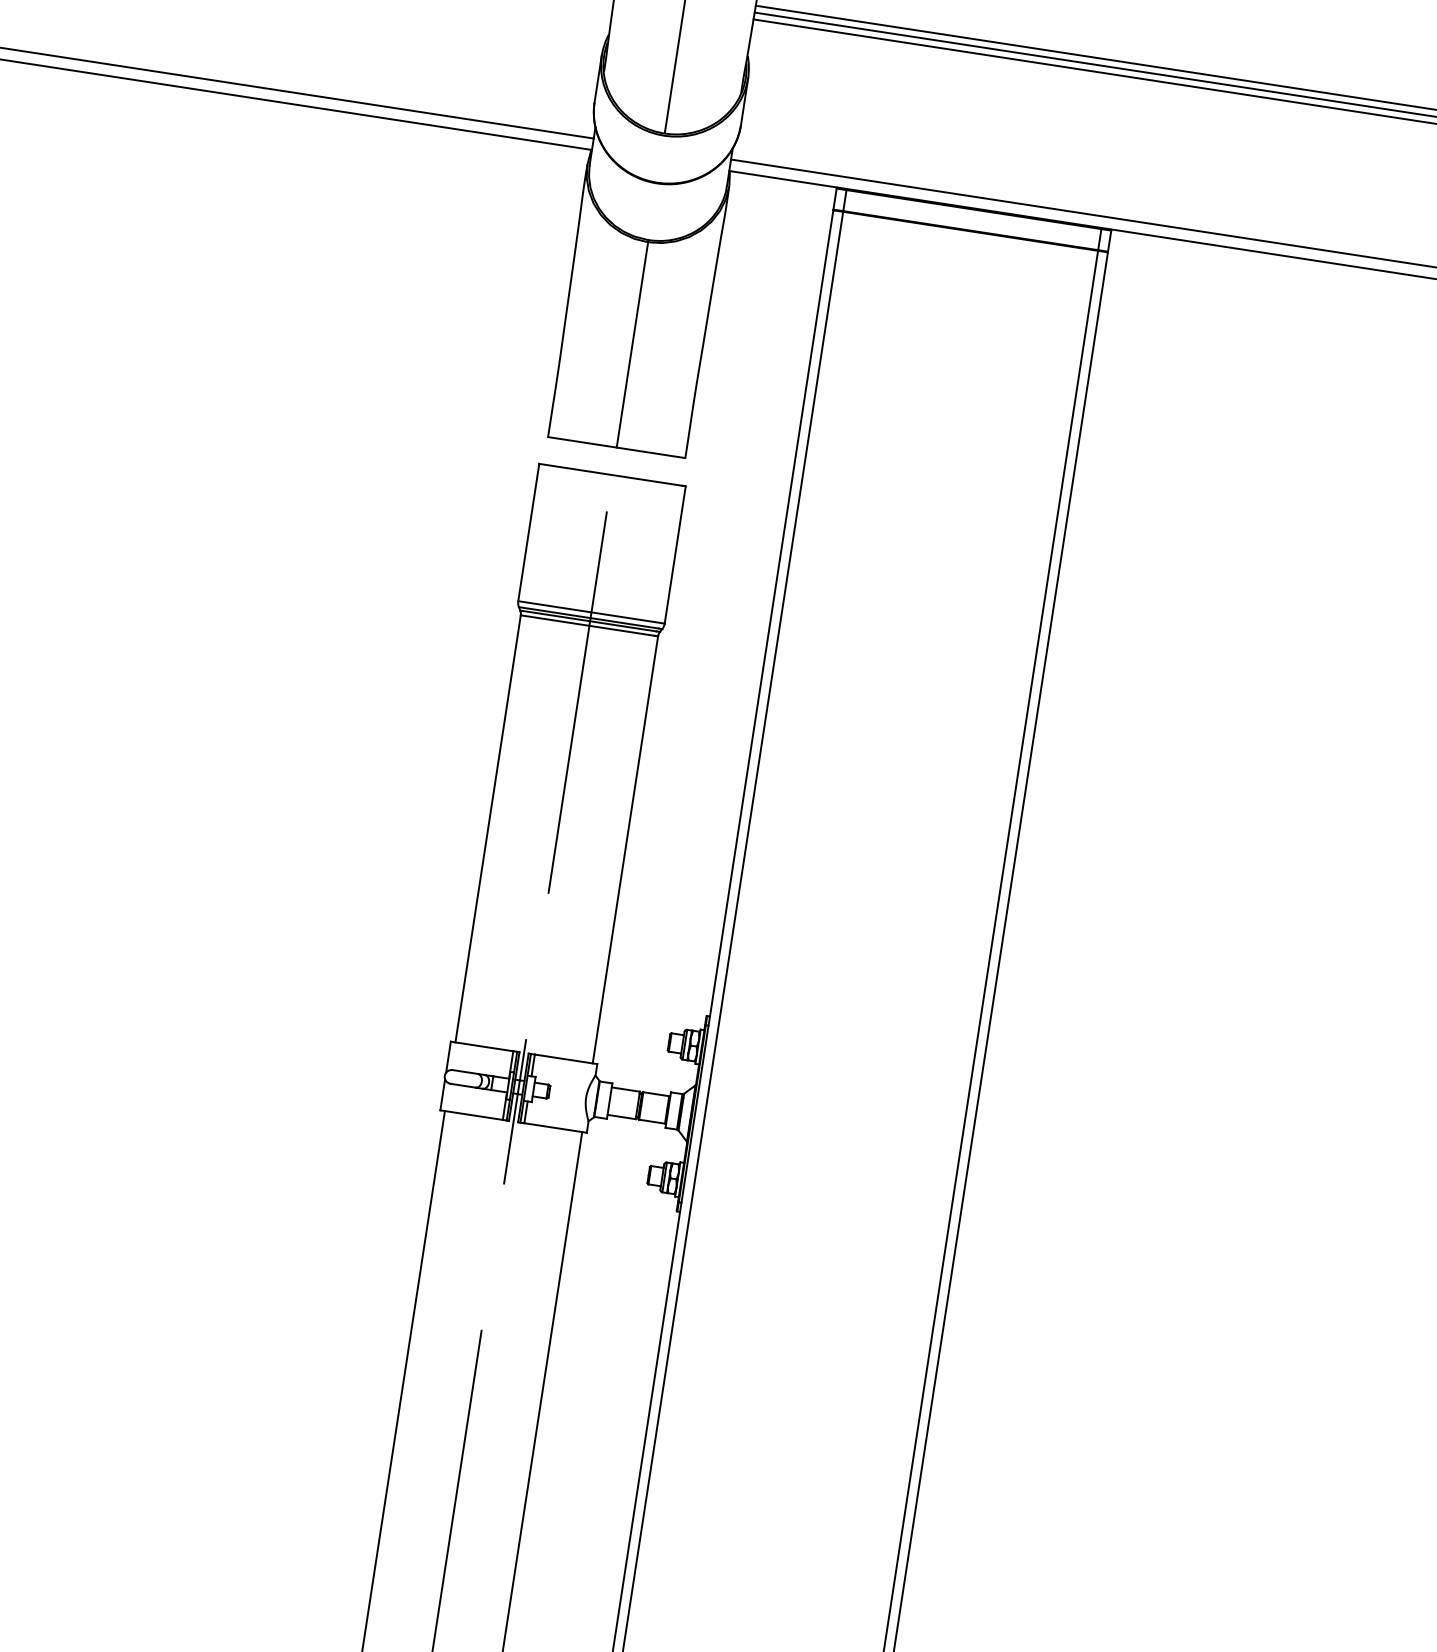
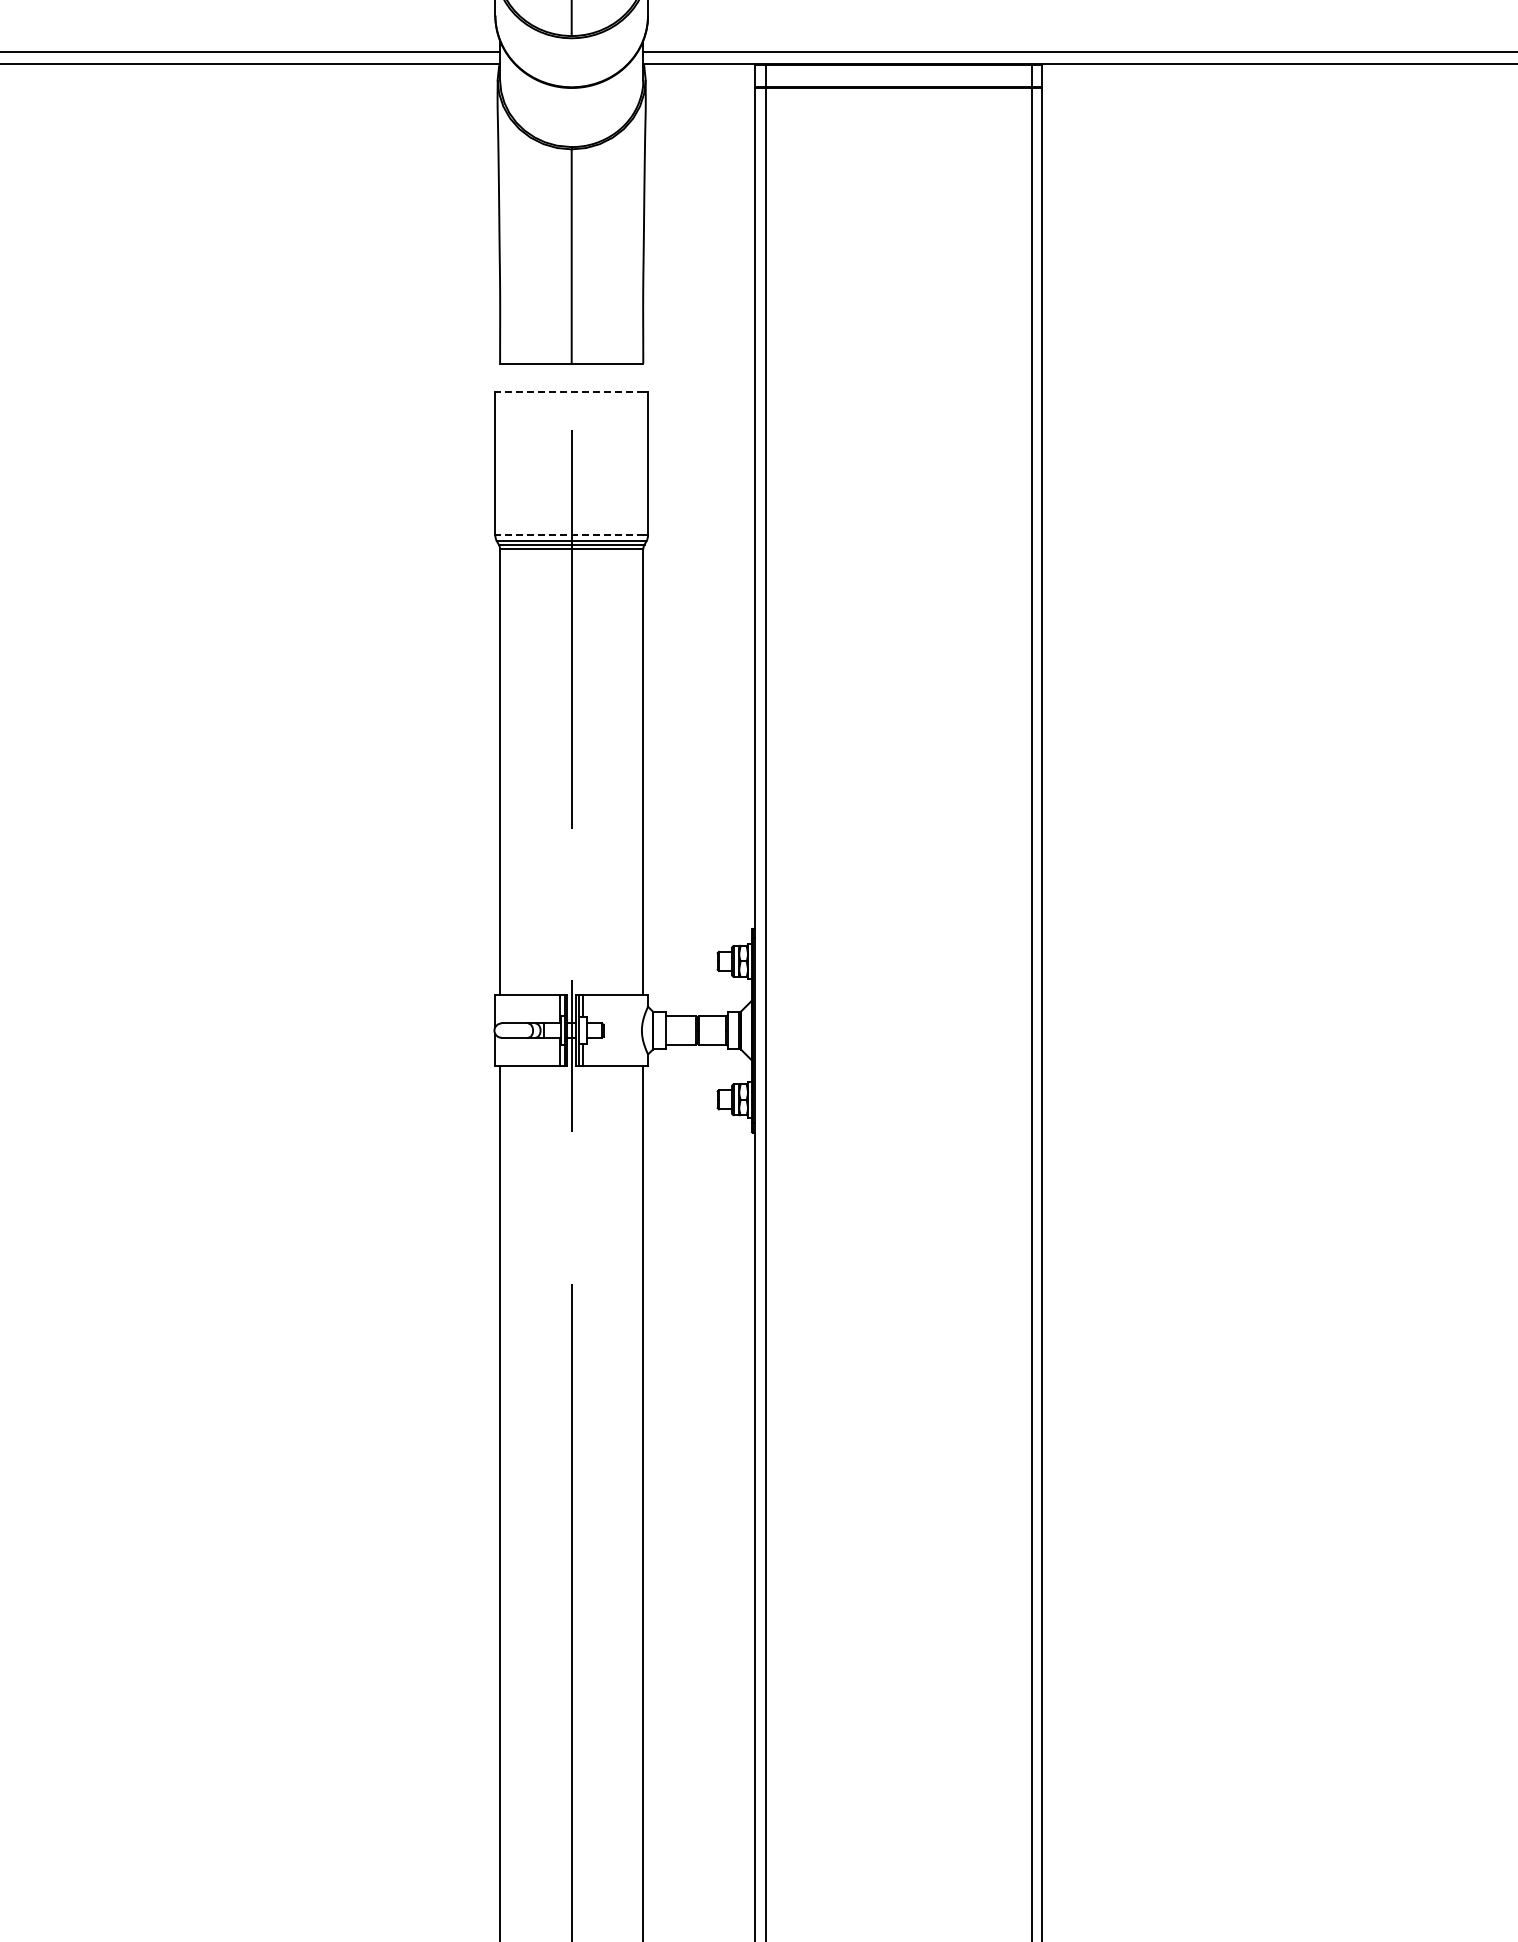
line: (610, 475) -> (569, 392), solid -> dashed
line: (589, 612) -> (569, 535), solid -> dashed

